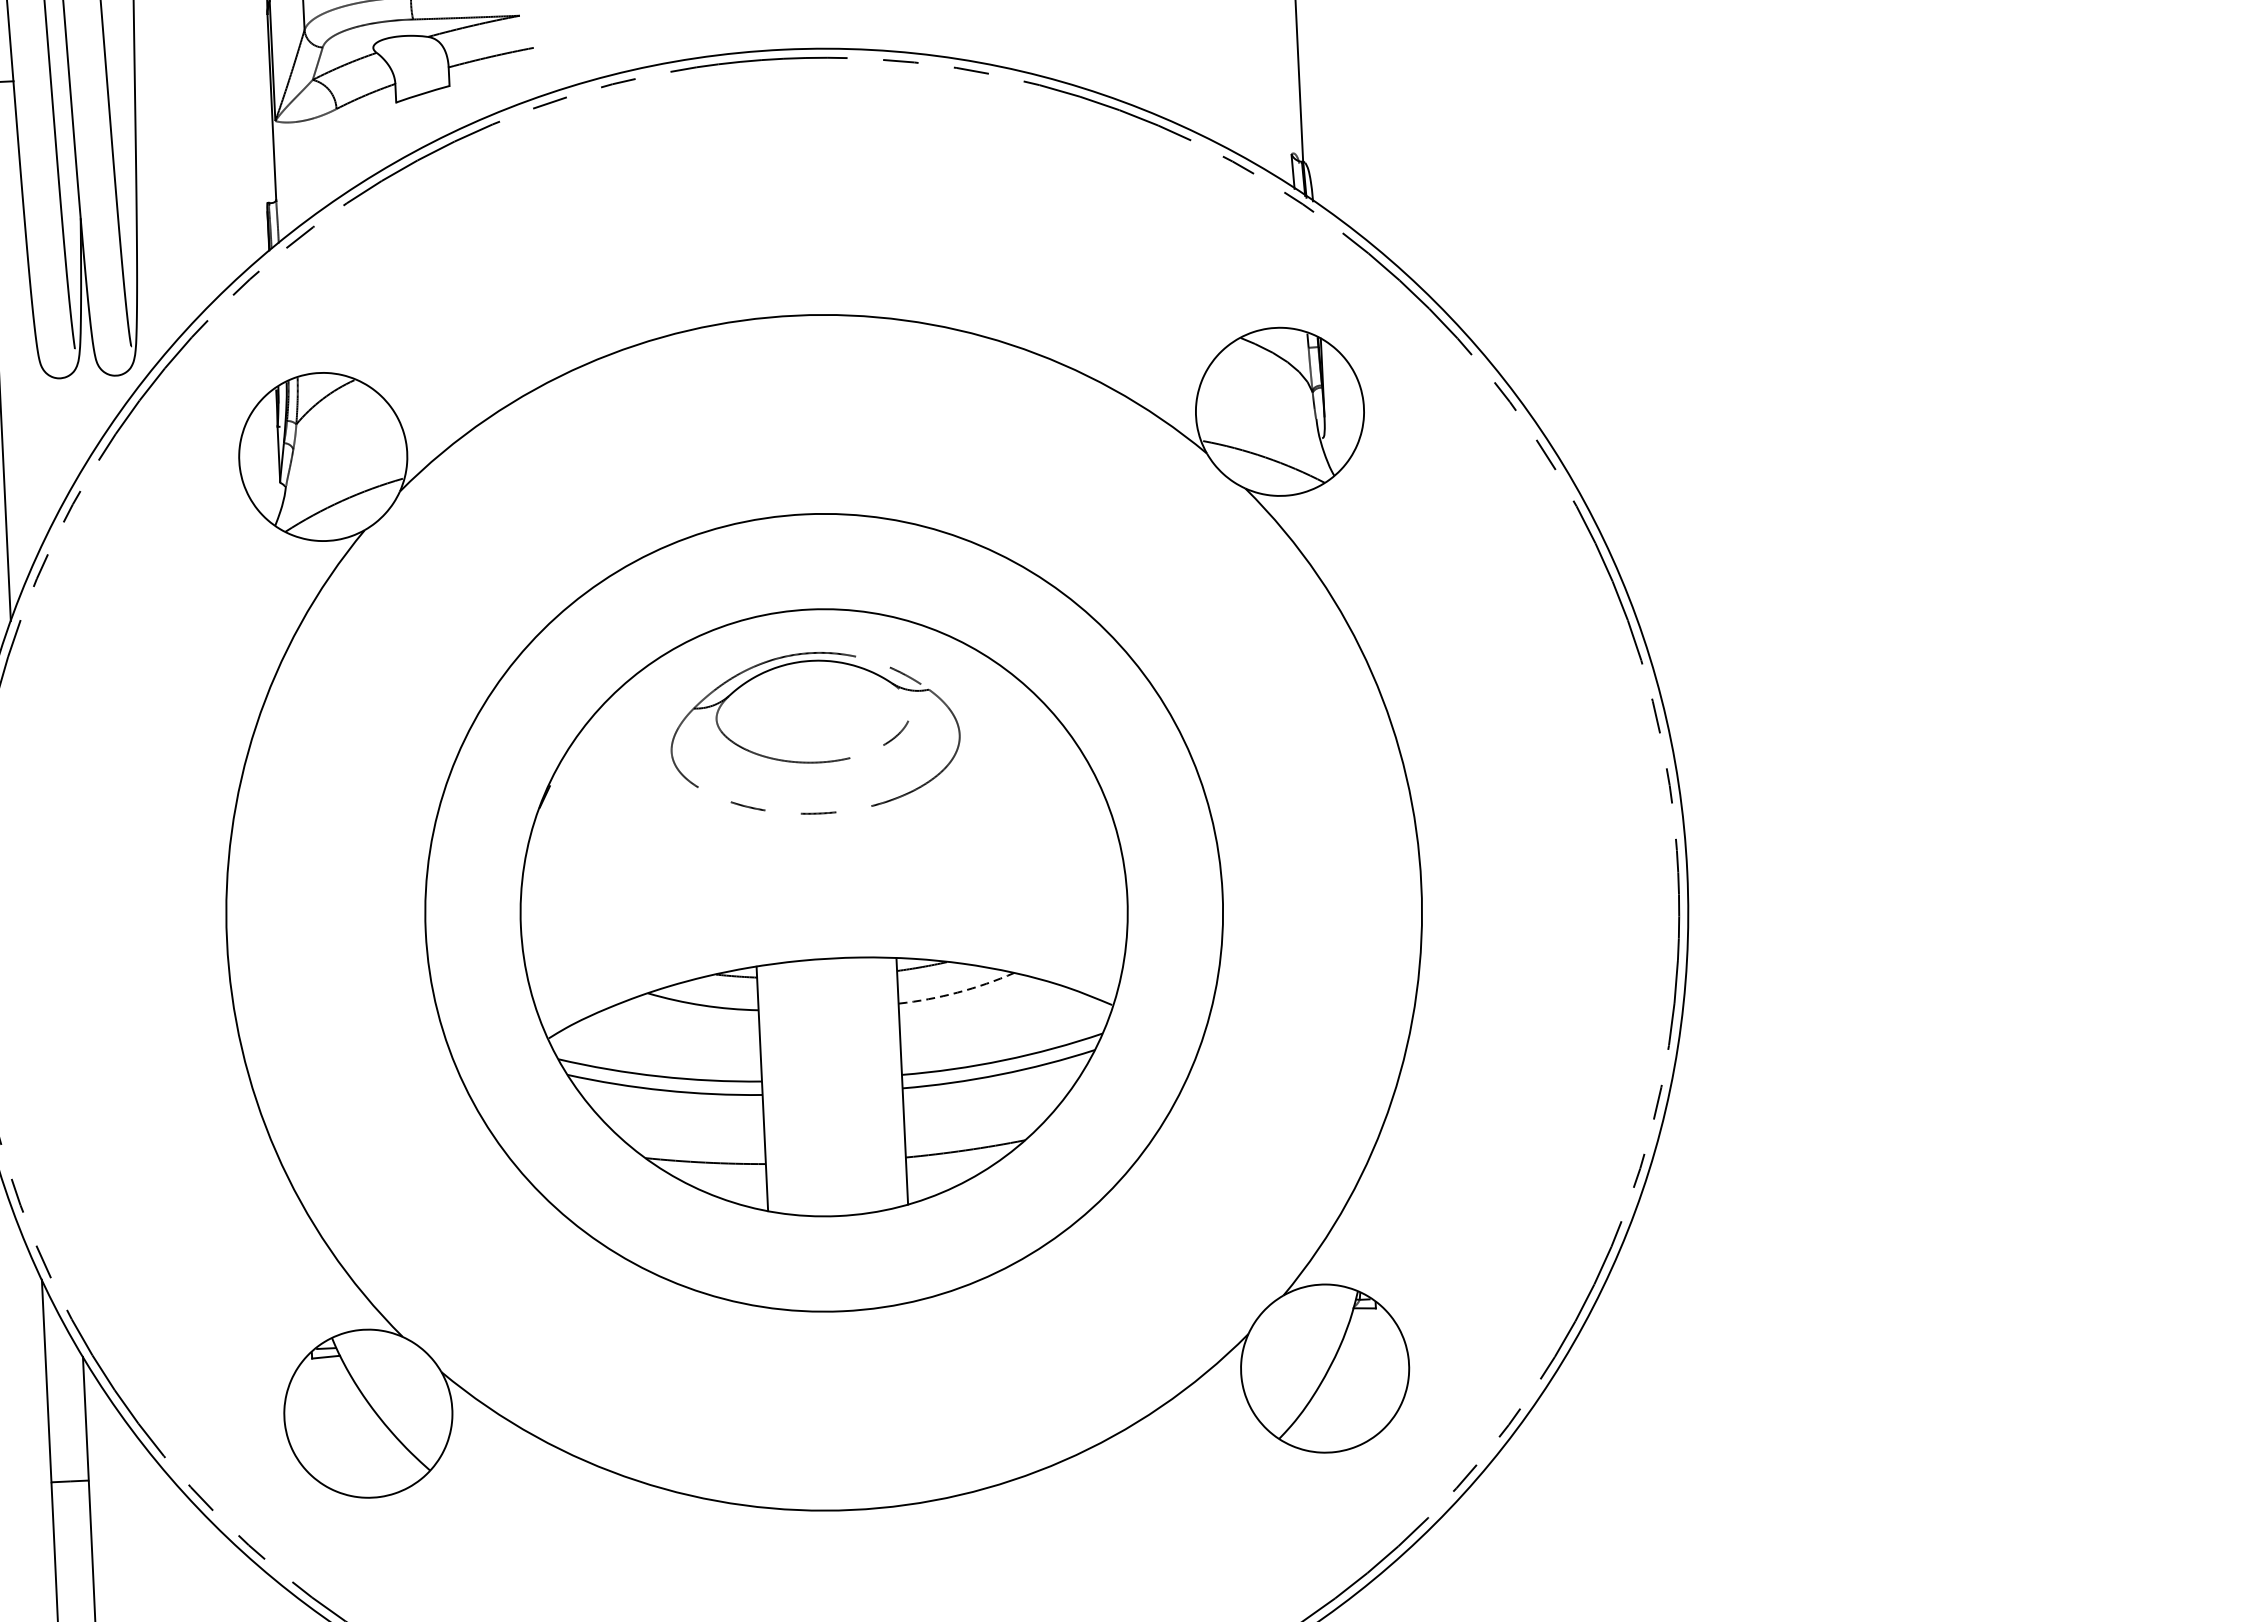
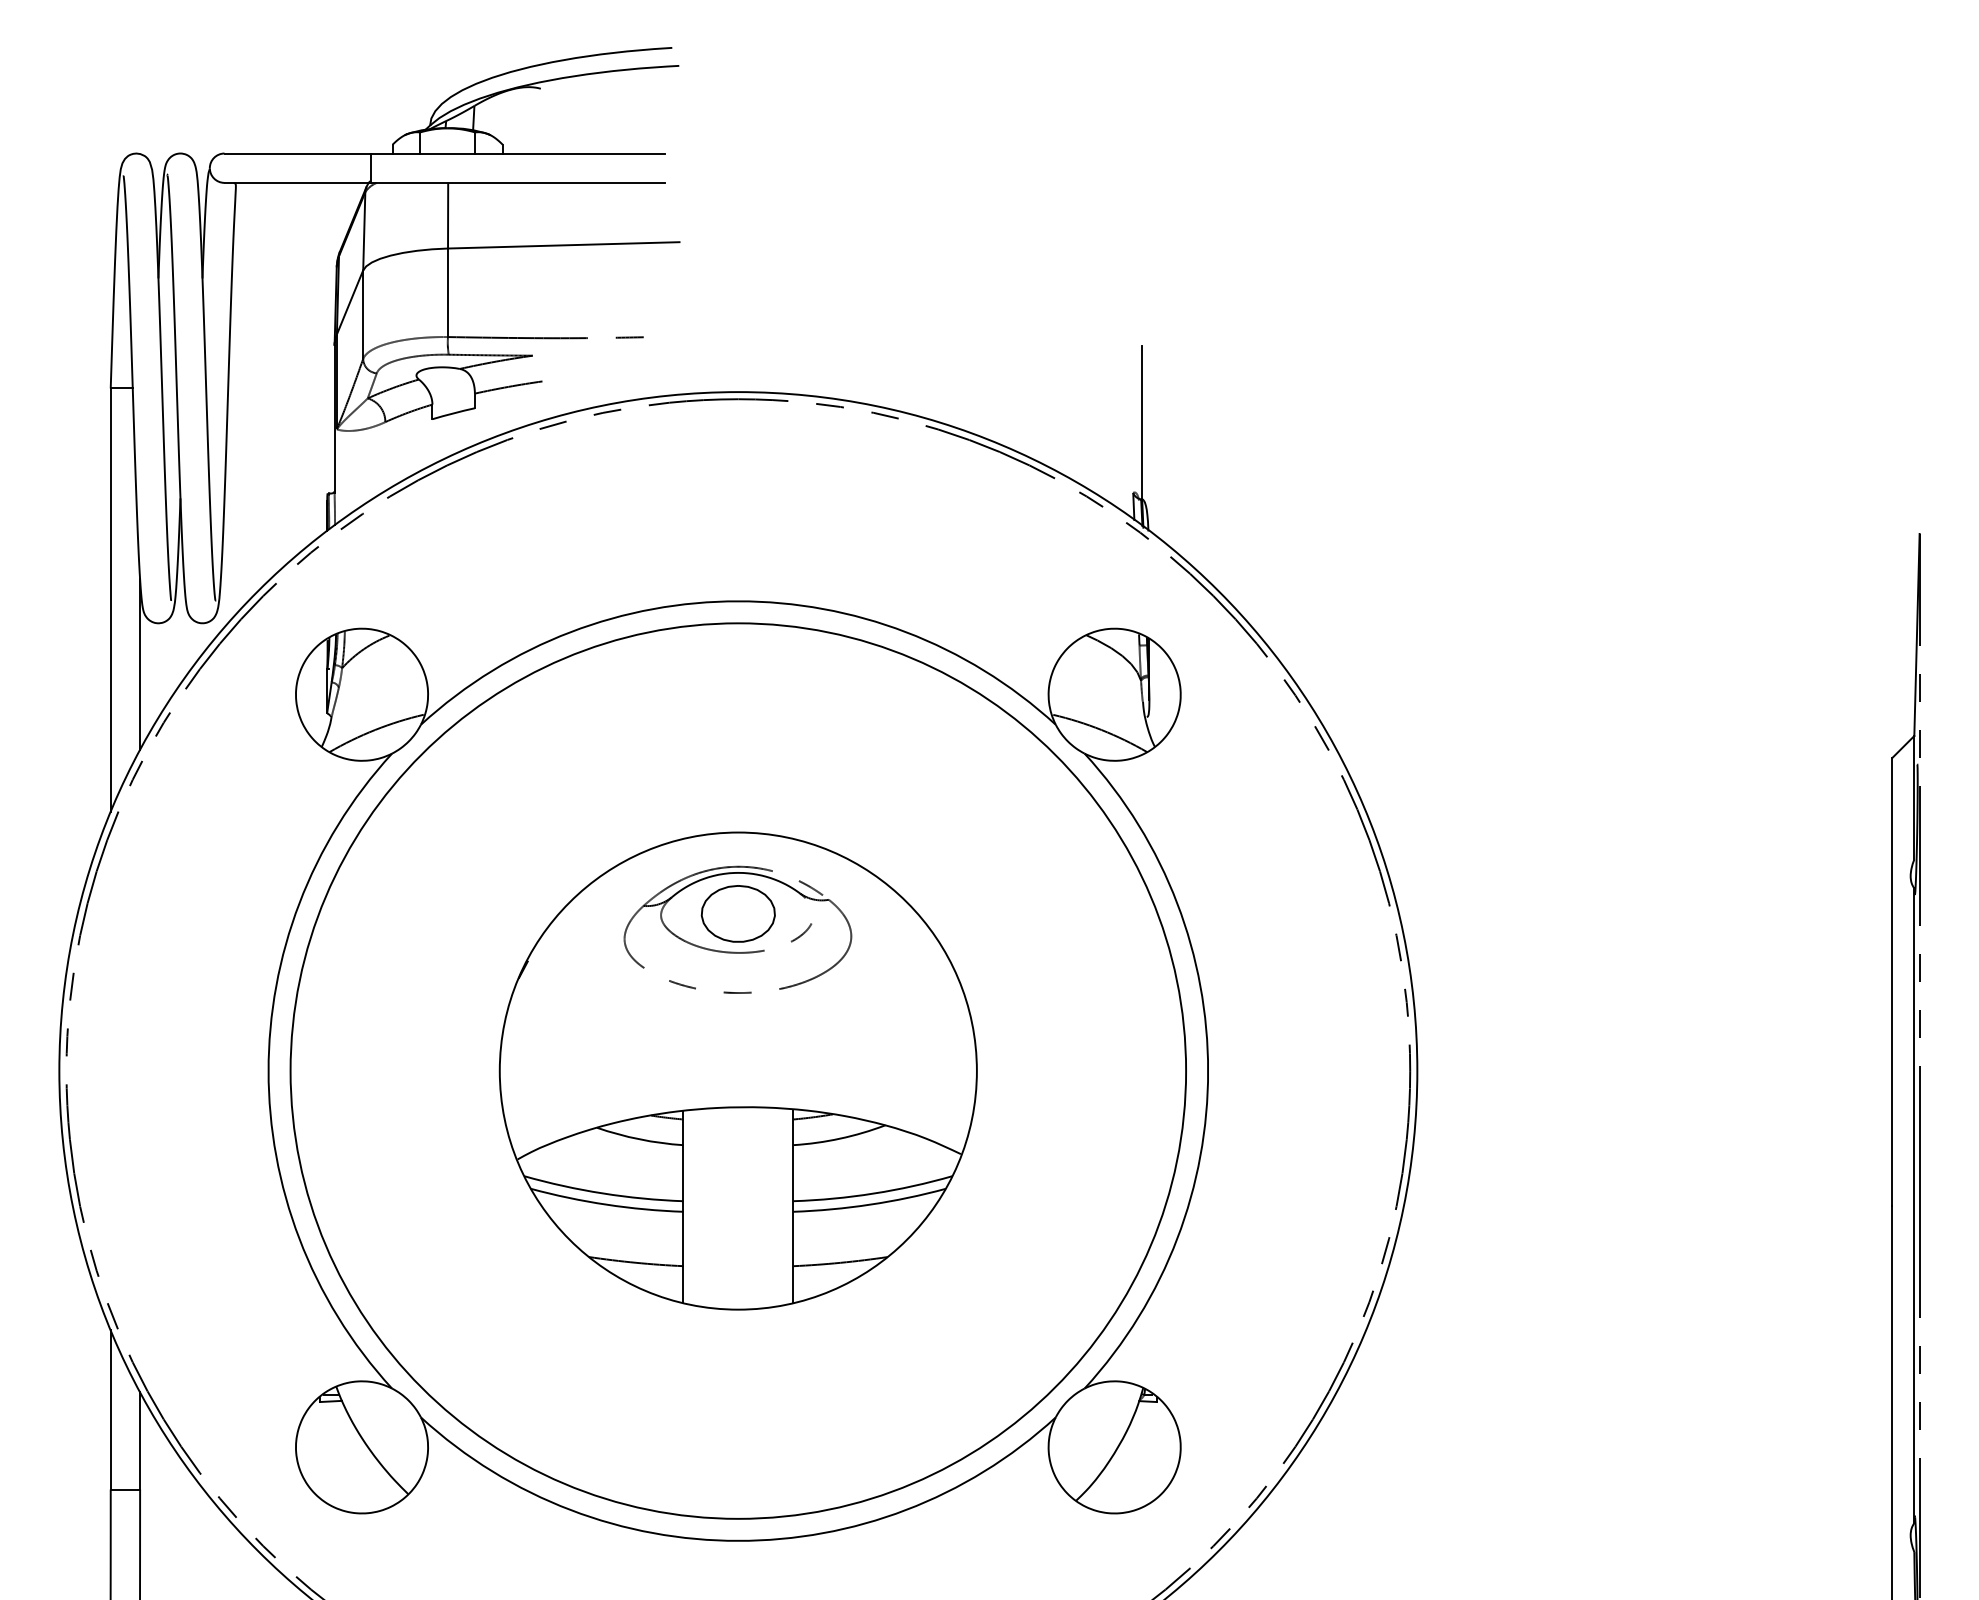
line: (39, 431) -> (140, 664), added
part: (813, 712) -> (737, 913), added
circle: (824, 912) -> (738, 1070), size x1.43
arc: (958, 992) -> (840, 1138), dashed -> solid

